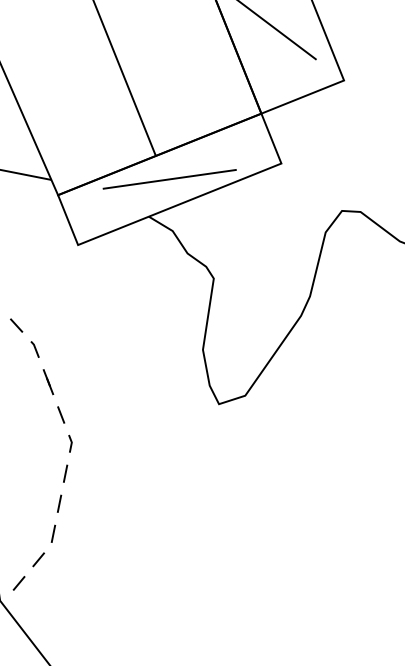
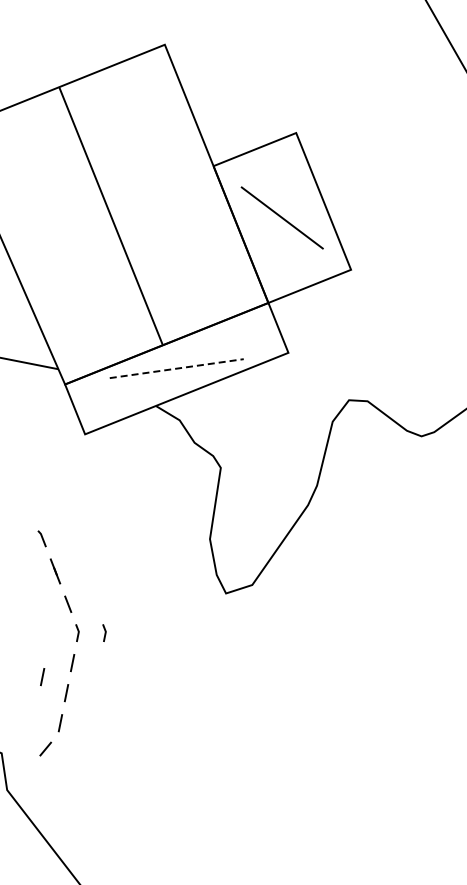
line: (169, 179) -> (176, 368), solid -> dashed
line: (16, 325) -> (23, 514), removed
line: (97, 443) -> (104, 632), added
line: (35, 488) -> (42, 677), added
line: (18, 583) -> (25, 772), removed

